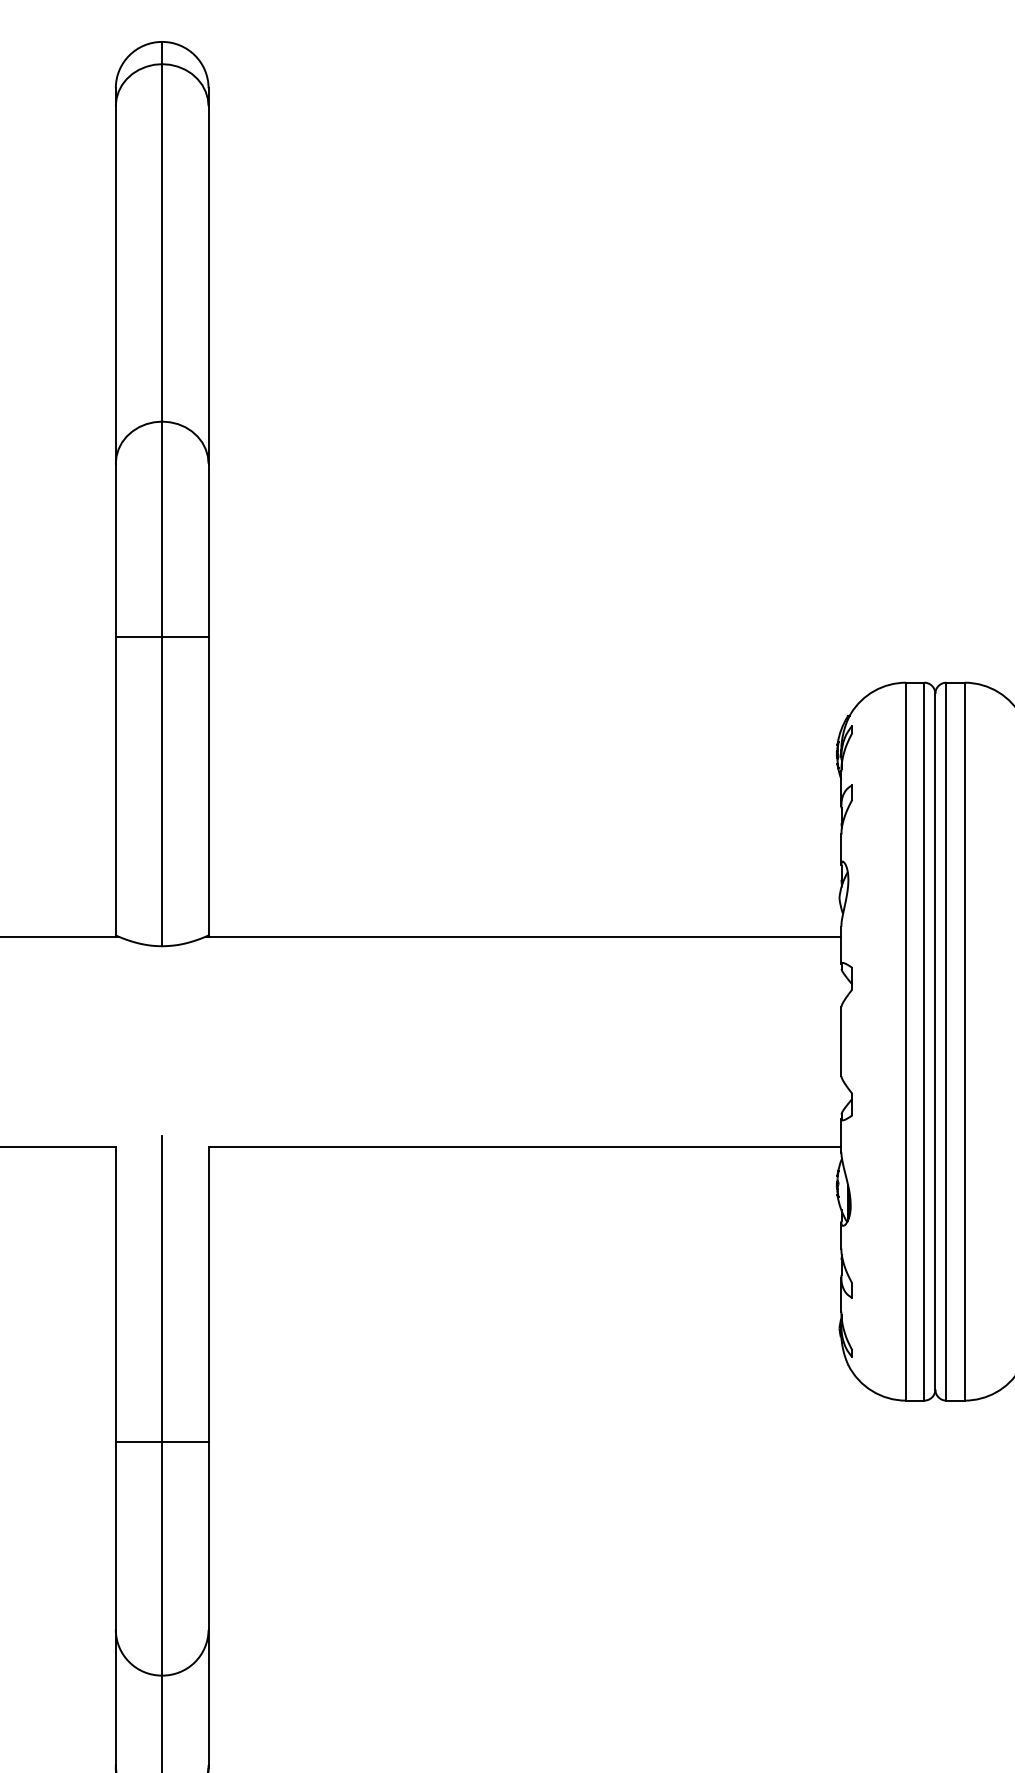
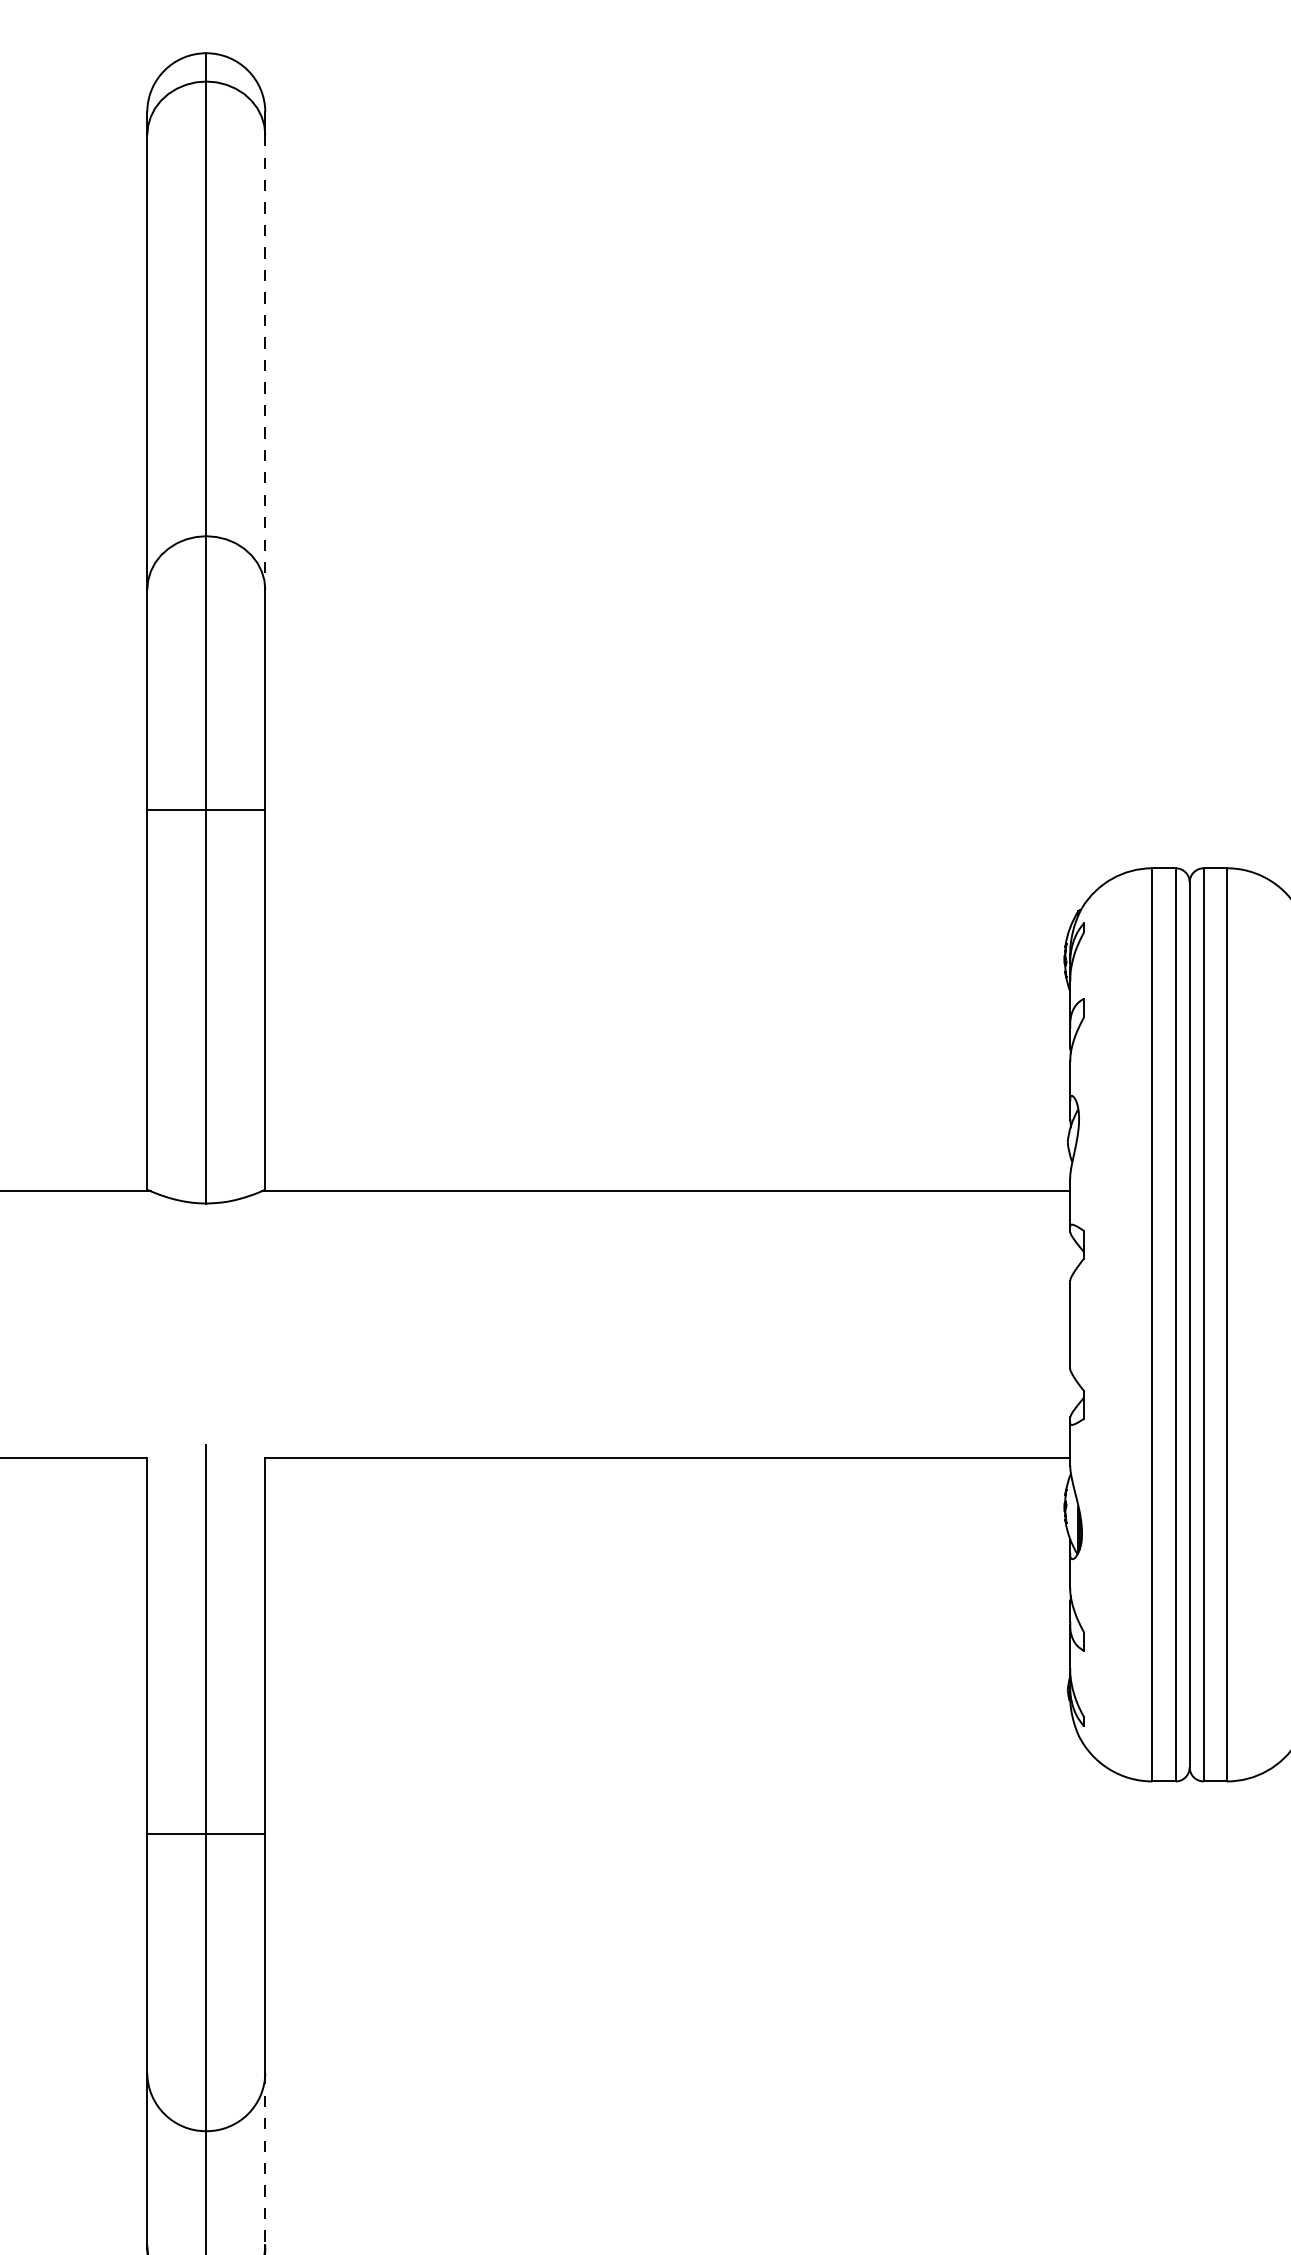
line: (208, 285) -> (265, 362), solid -> dashed
line: (208, 1697) -> (265, 2159), solid -> dashed

